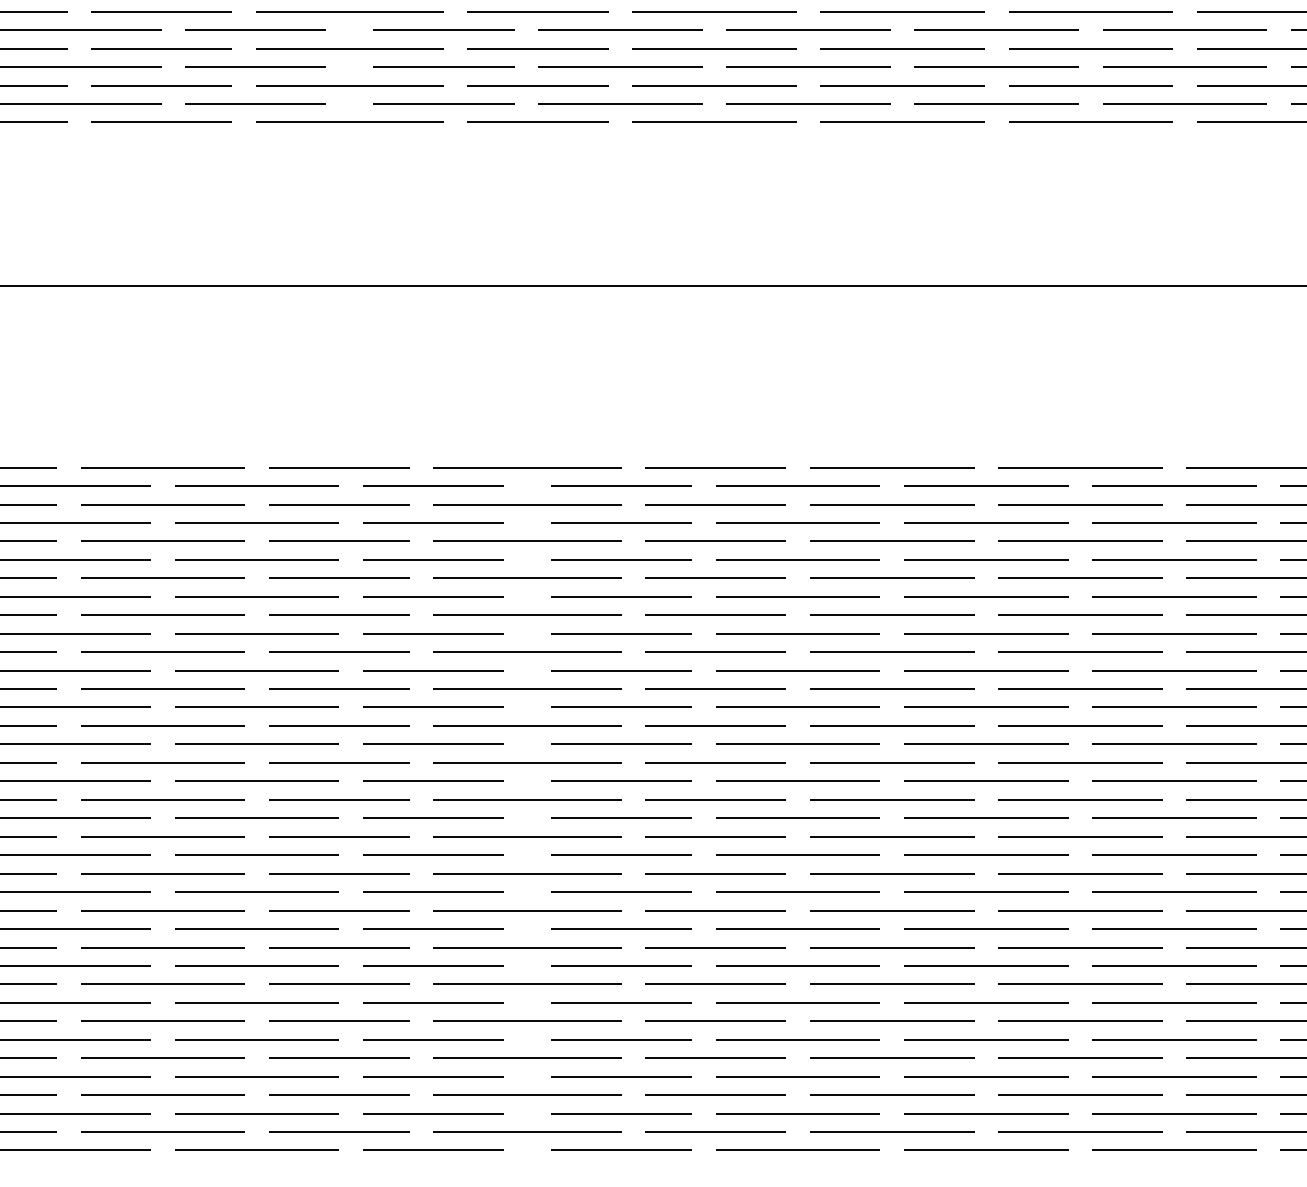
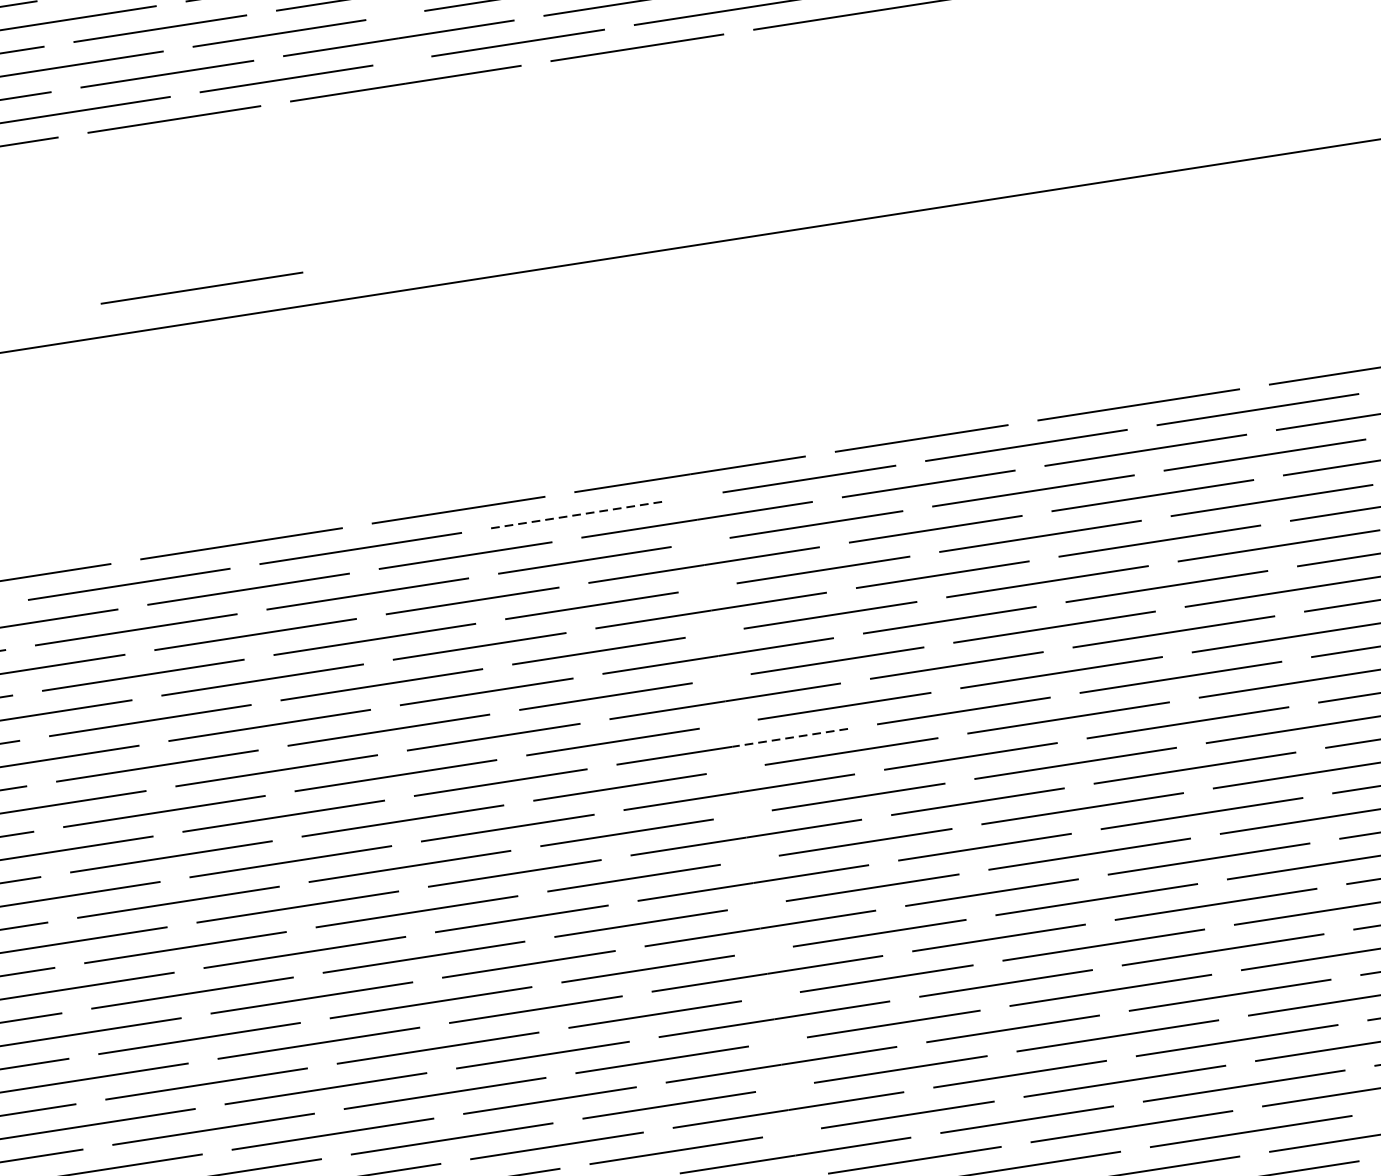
line: (162, 259) -> (201, 287), added
line: (433, 485) -> (577, 514), solid -> dashed
line: (574, 689) -> (790, 738), solid -> dashed

